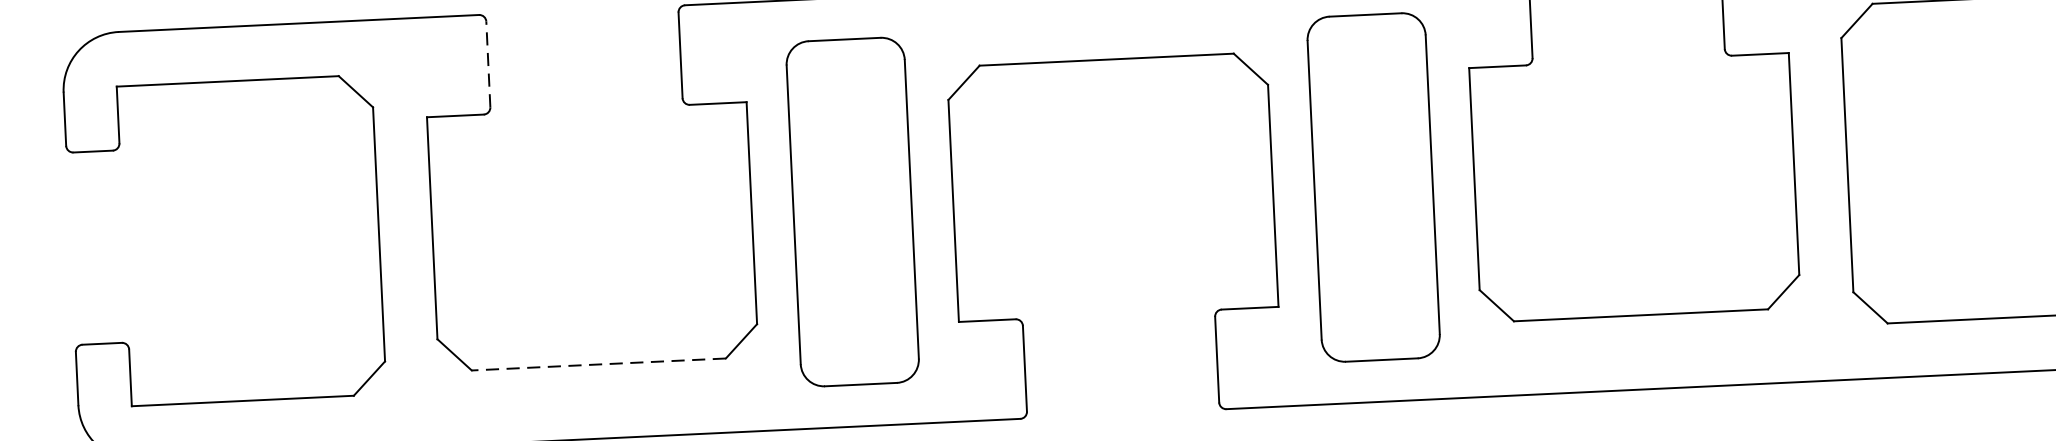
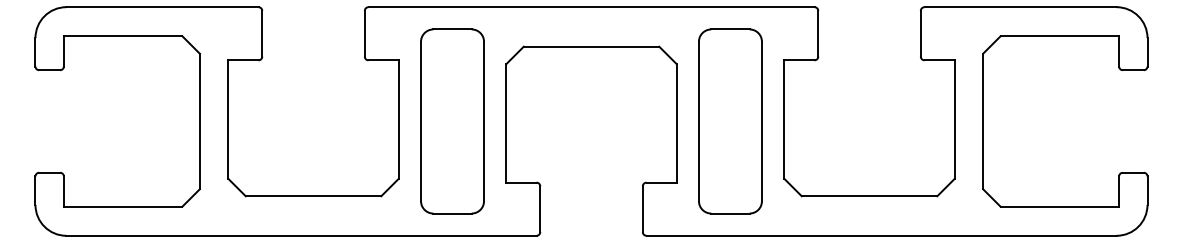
line: (488, 63) -> (262, 33), dashed -> solid
line: (598, 364) -> (313, 196), dashed -> solid

